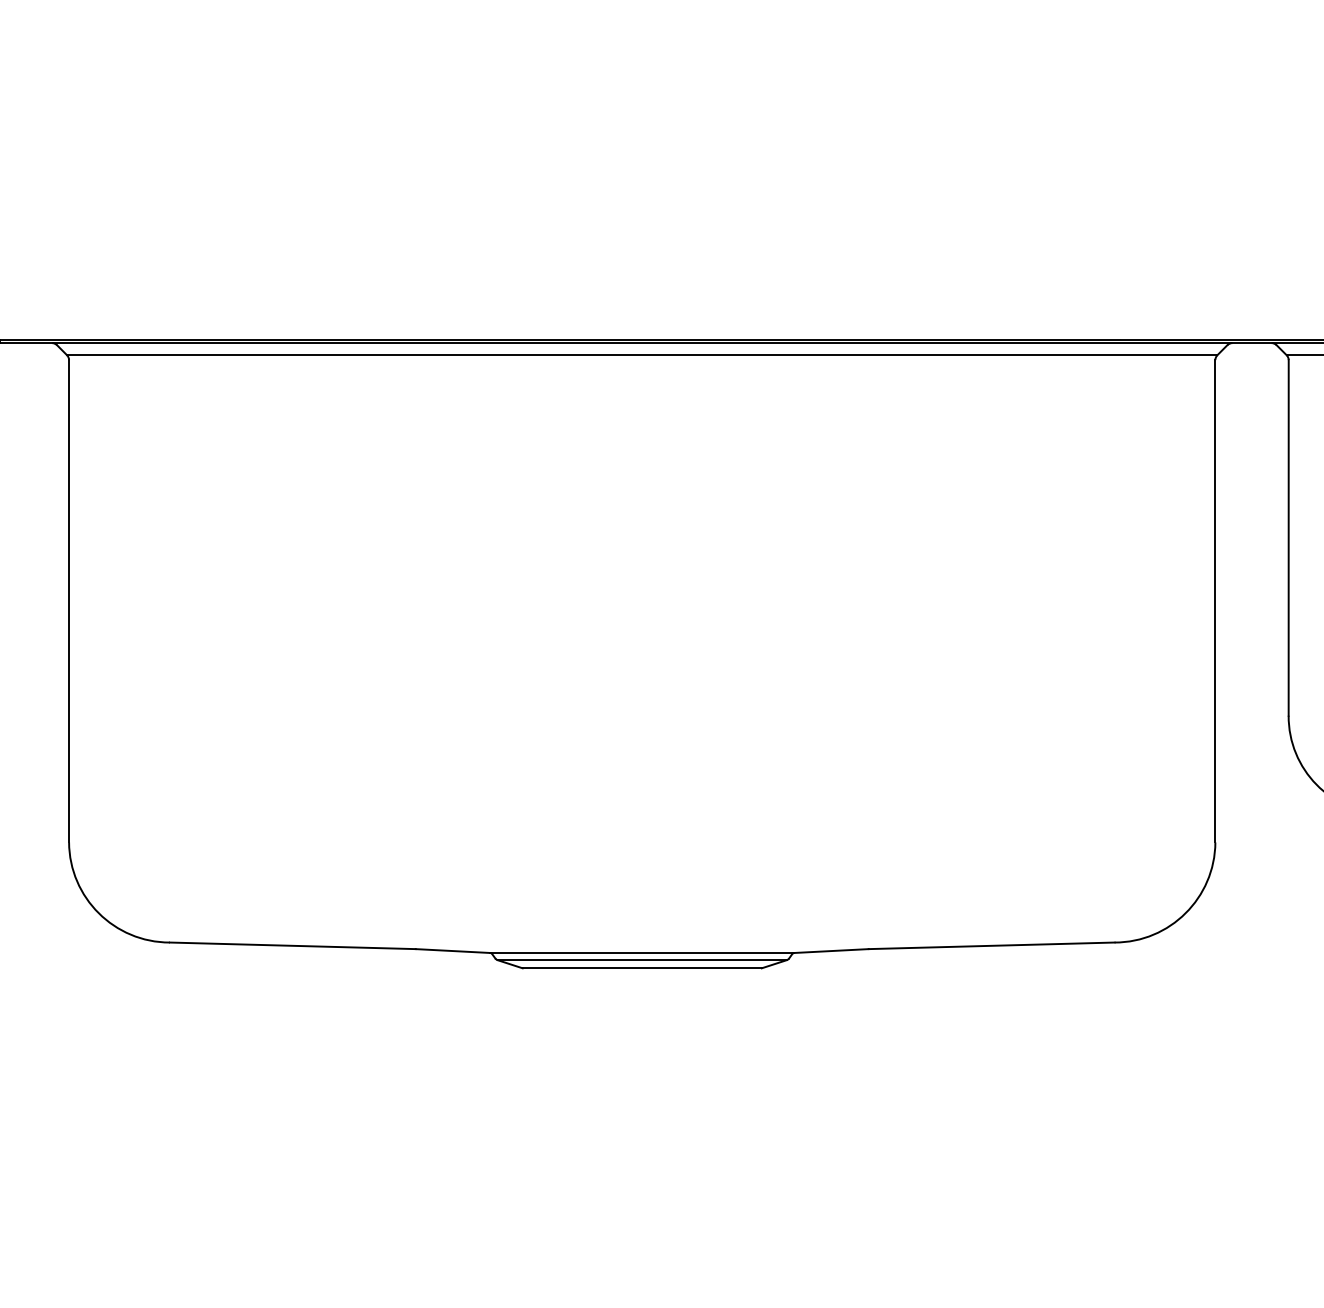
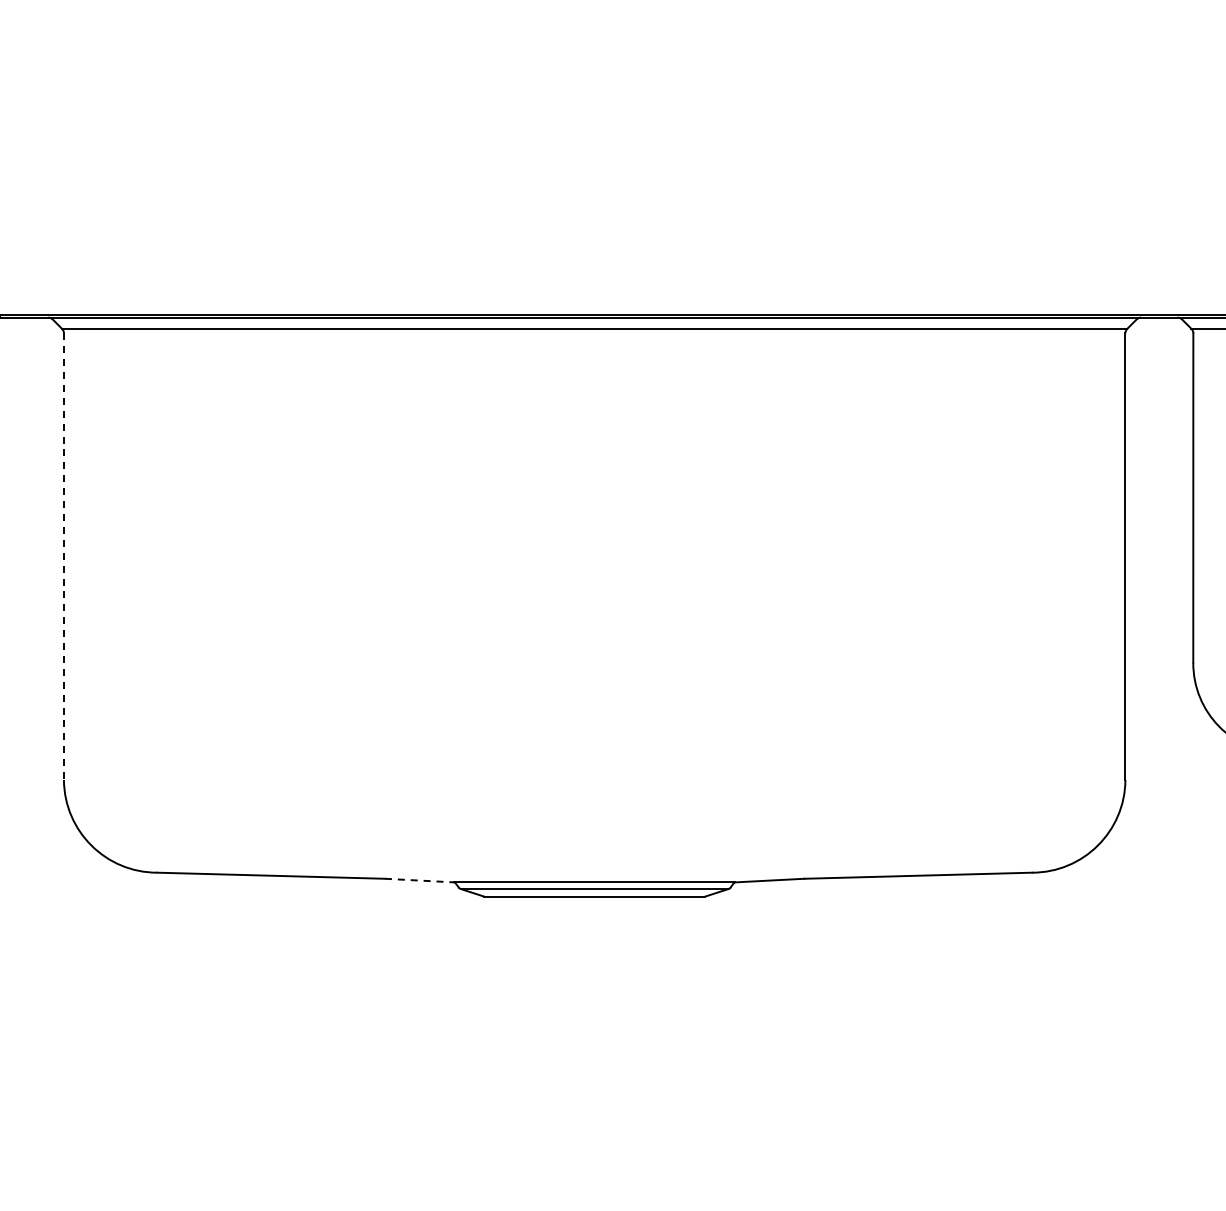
line: (68, 602) -> (63, 557), solid -> dashed
line: (453, 950) -> (419, 880), solid -> dashed

